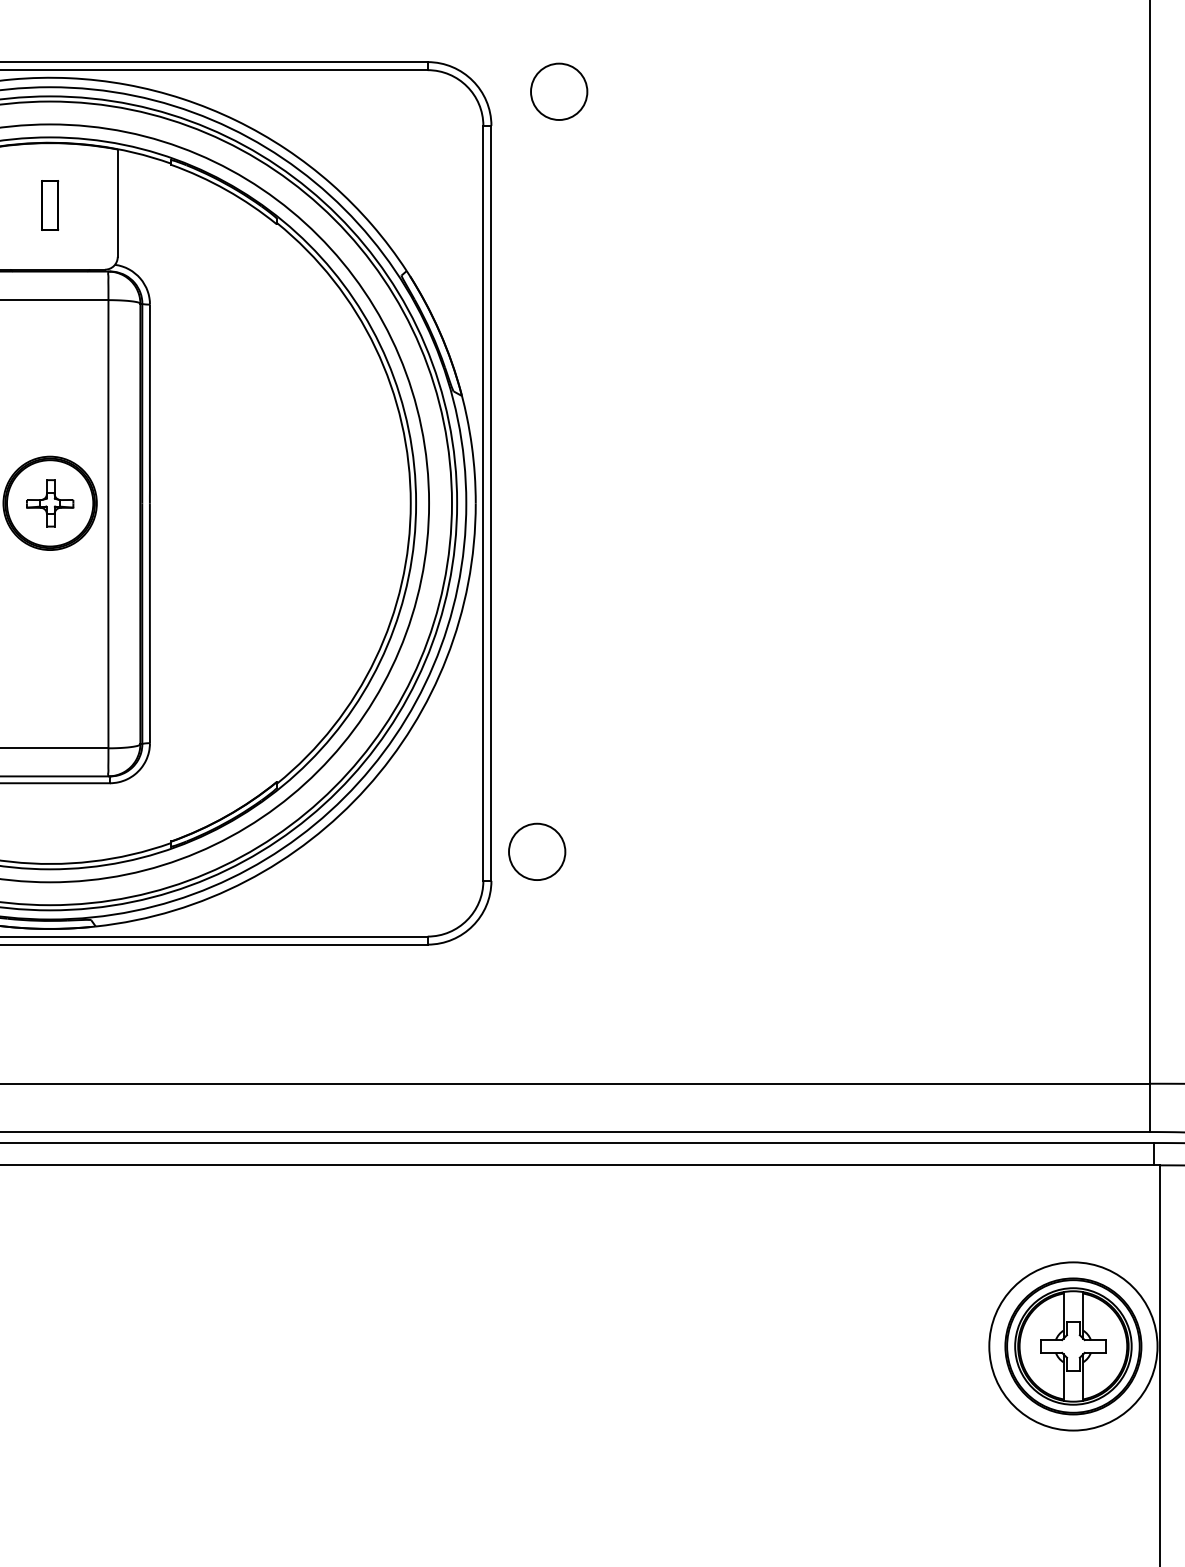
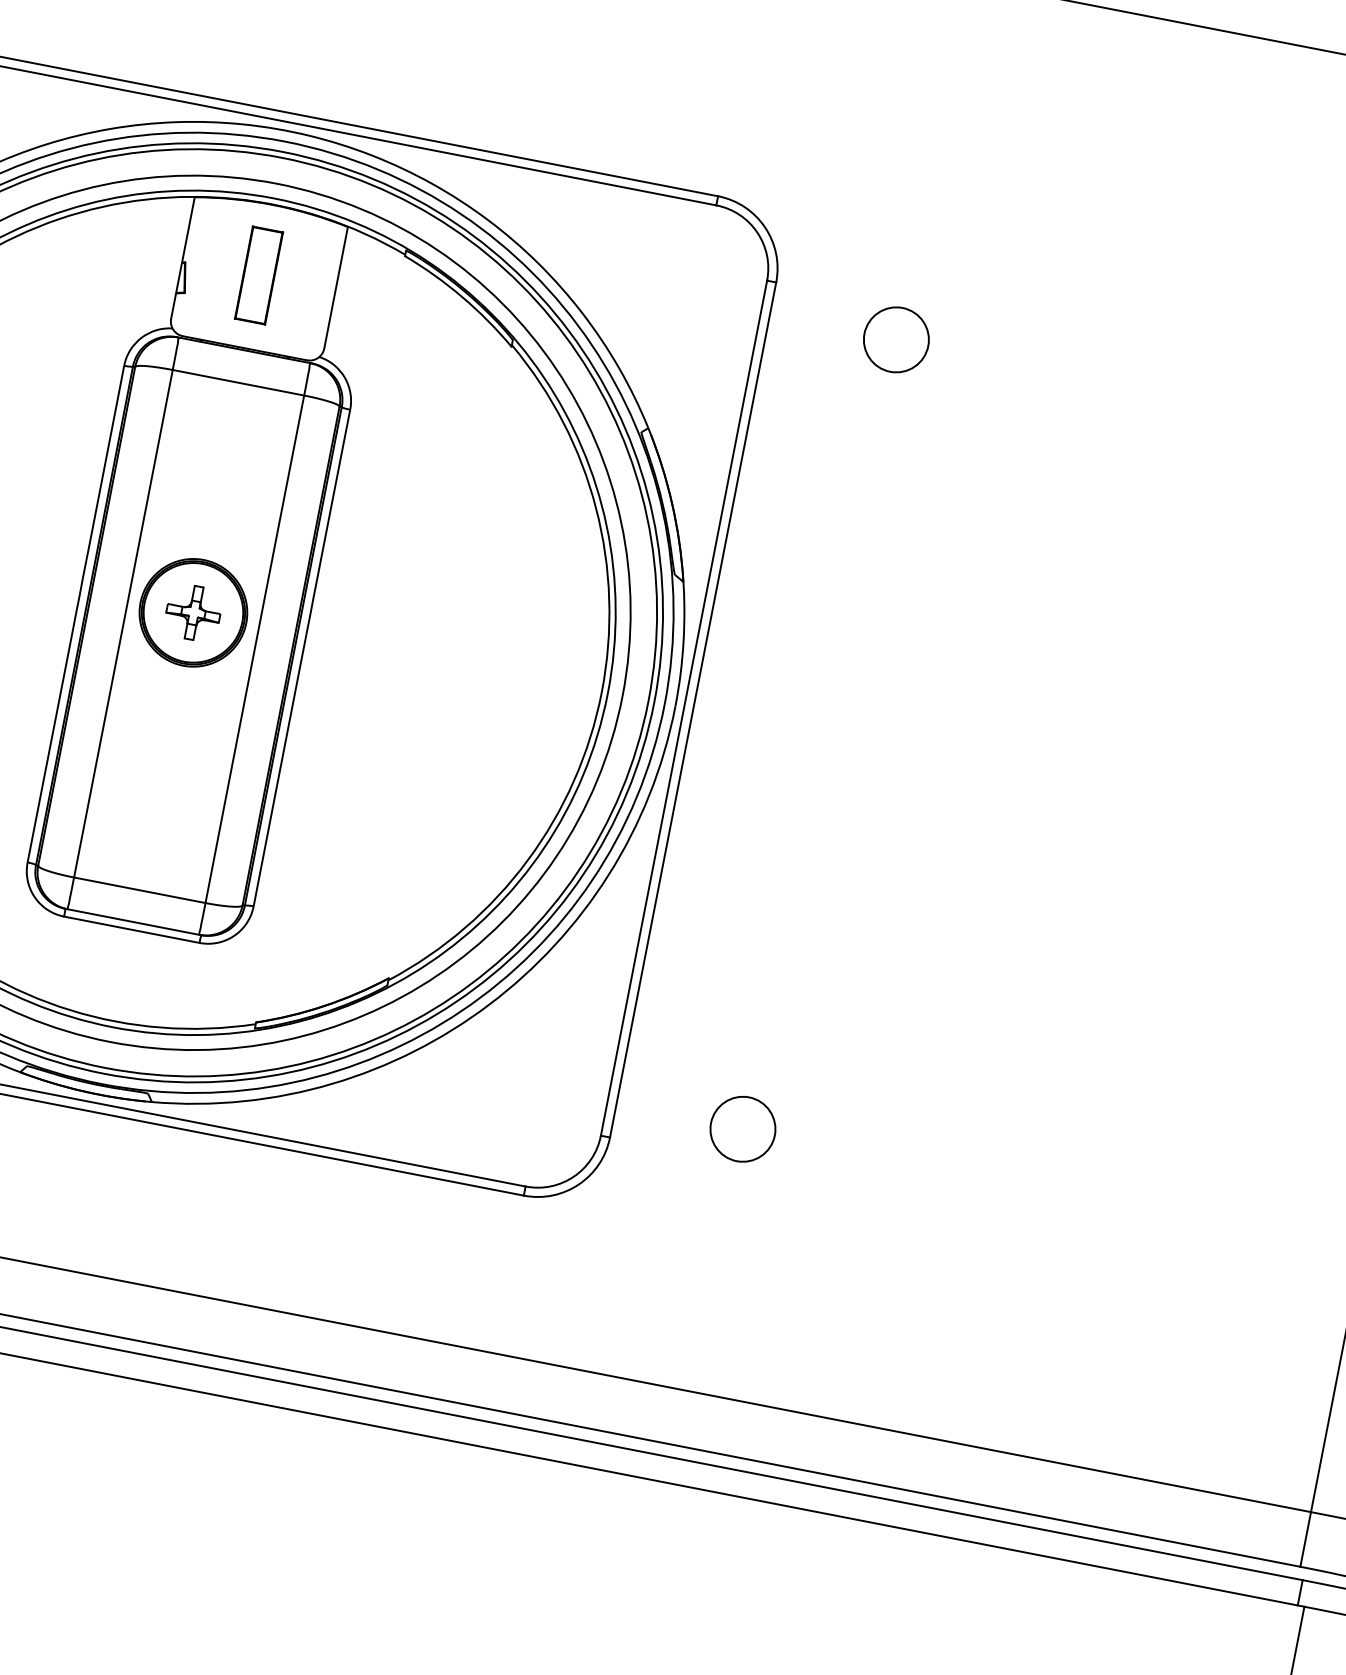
circle: (559, 91) -> (896, 339), moved
part: (49, 205) -> (258, 275), size x1.67
circle: (537, 851) -> (743, 1128), moved

